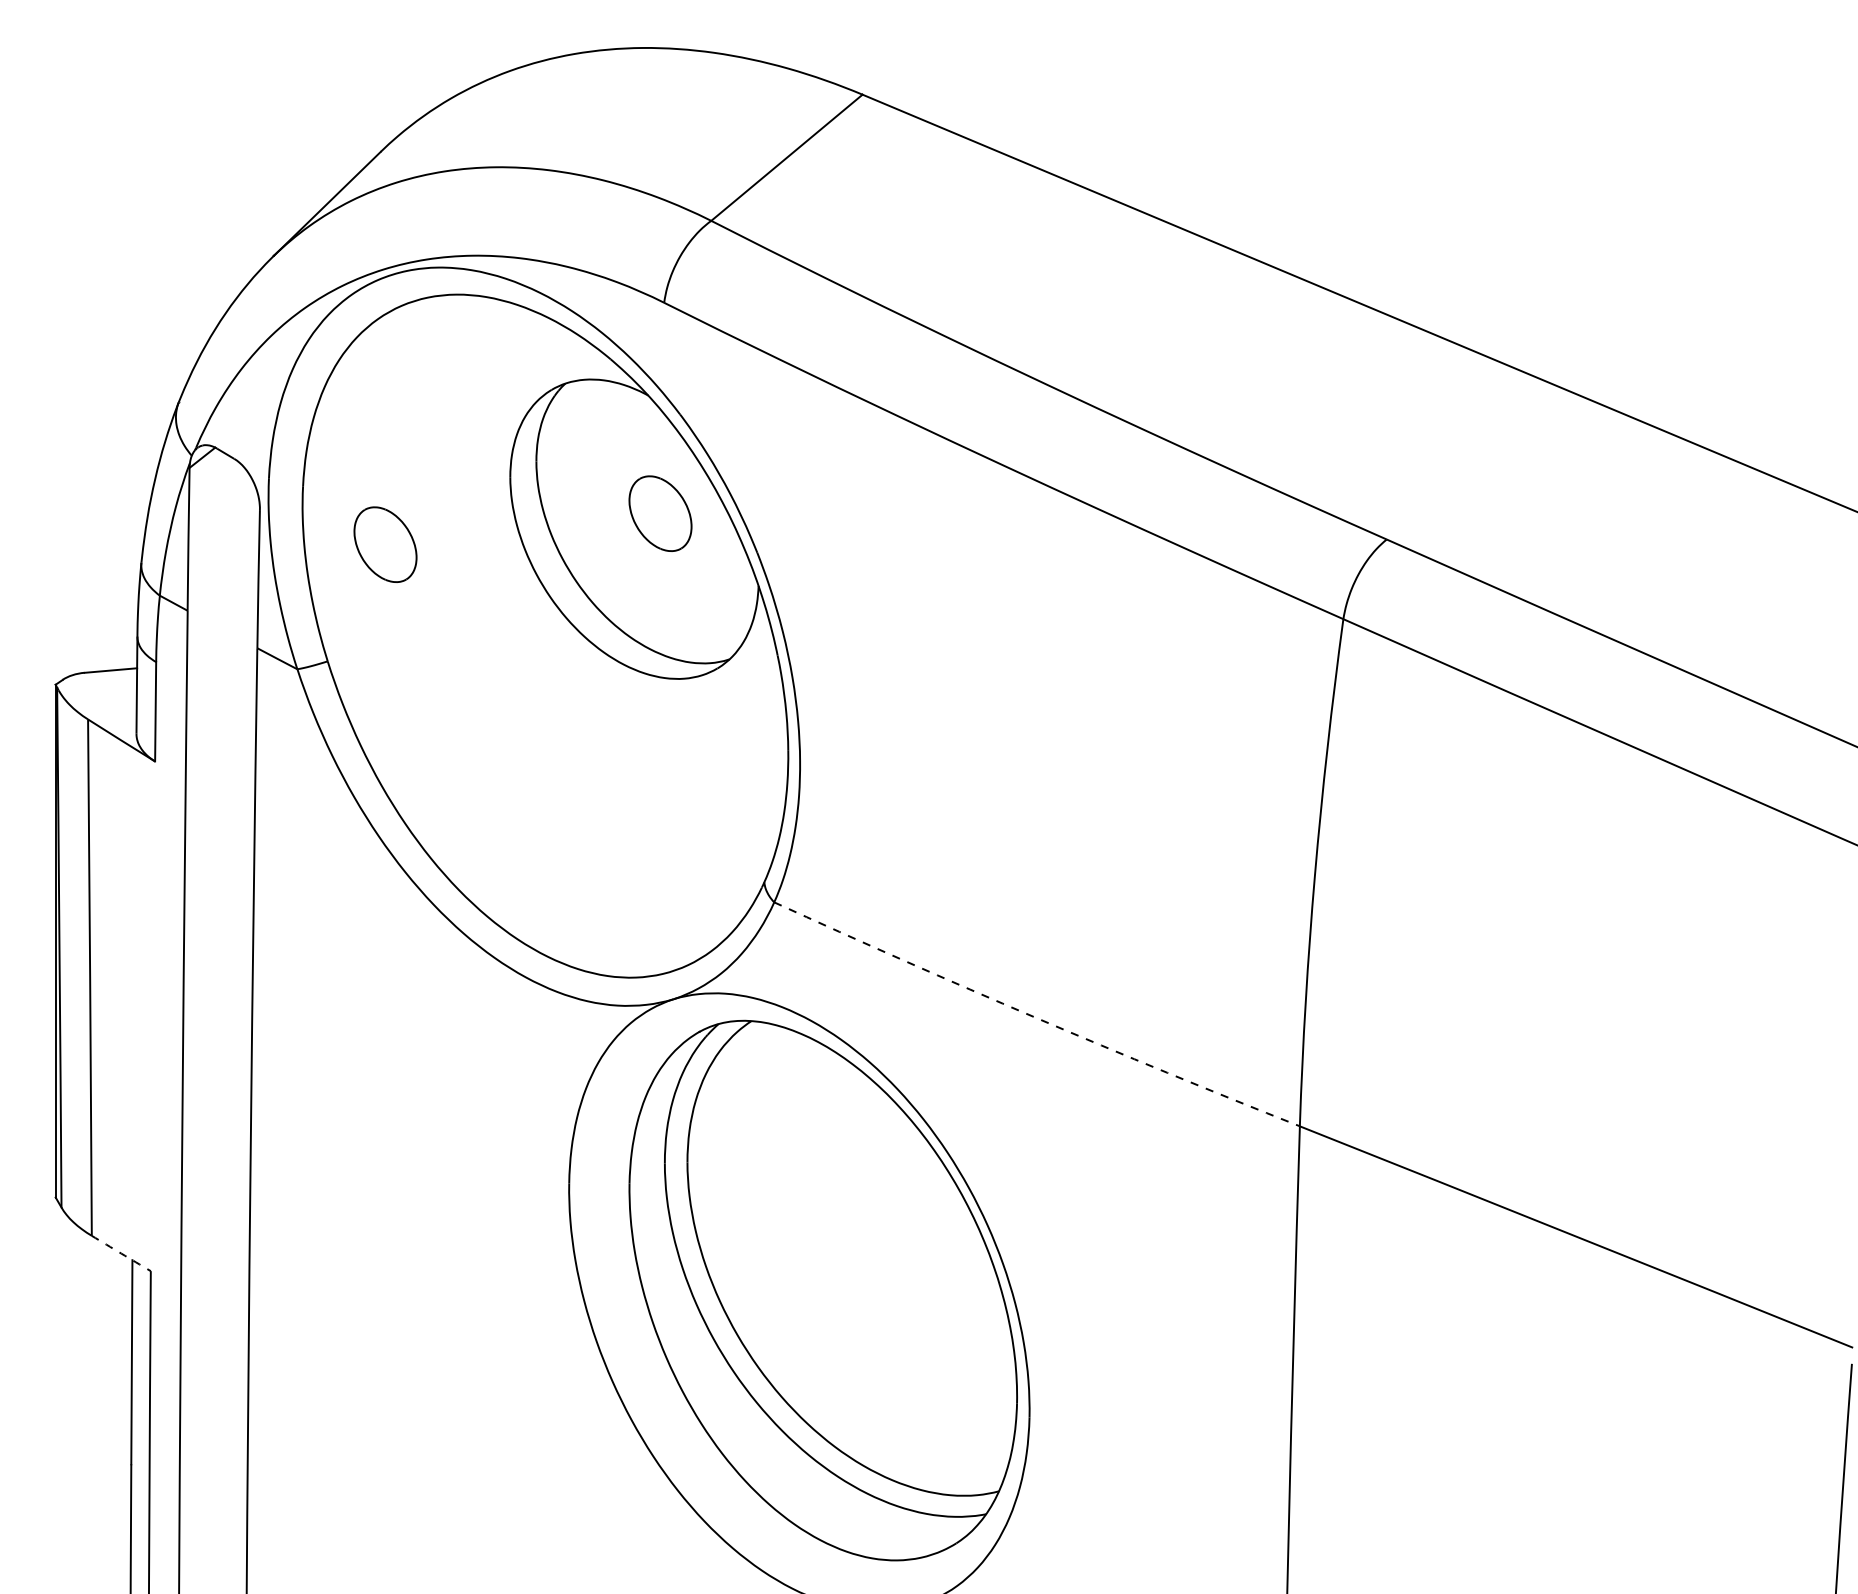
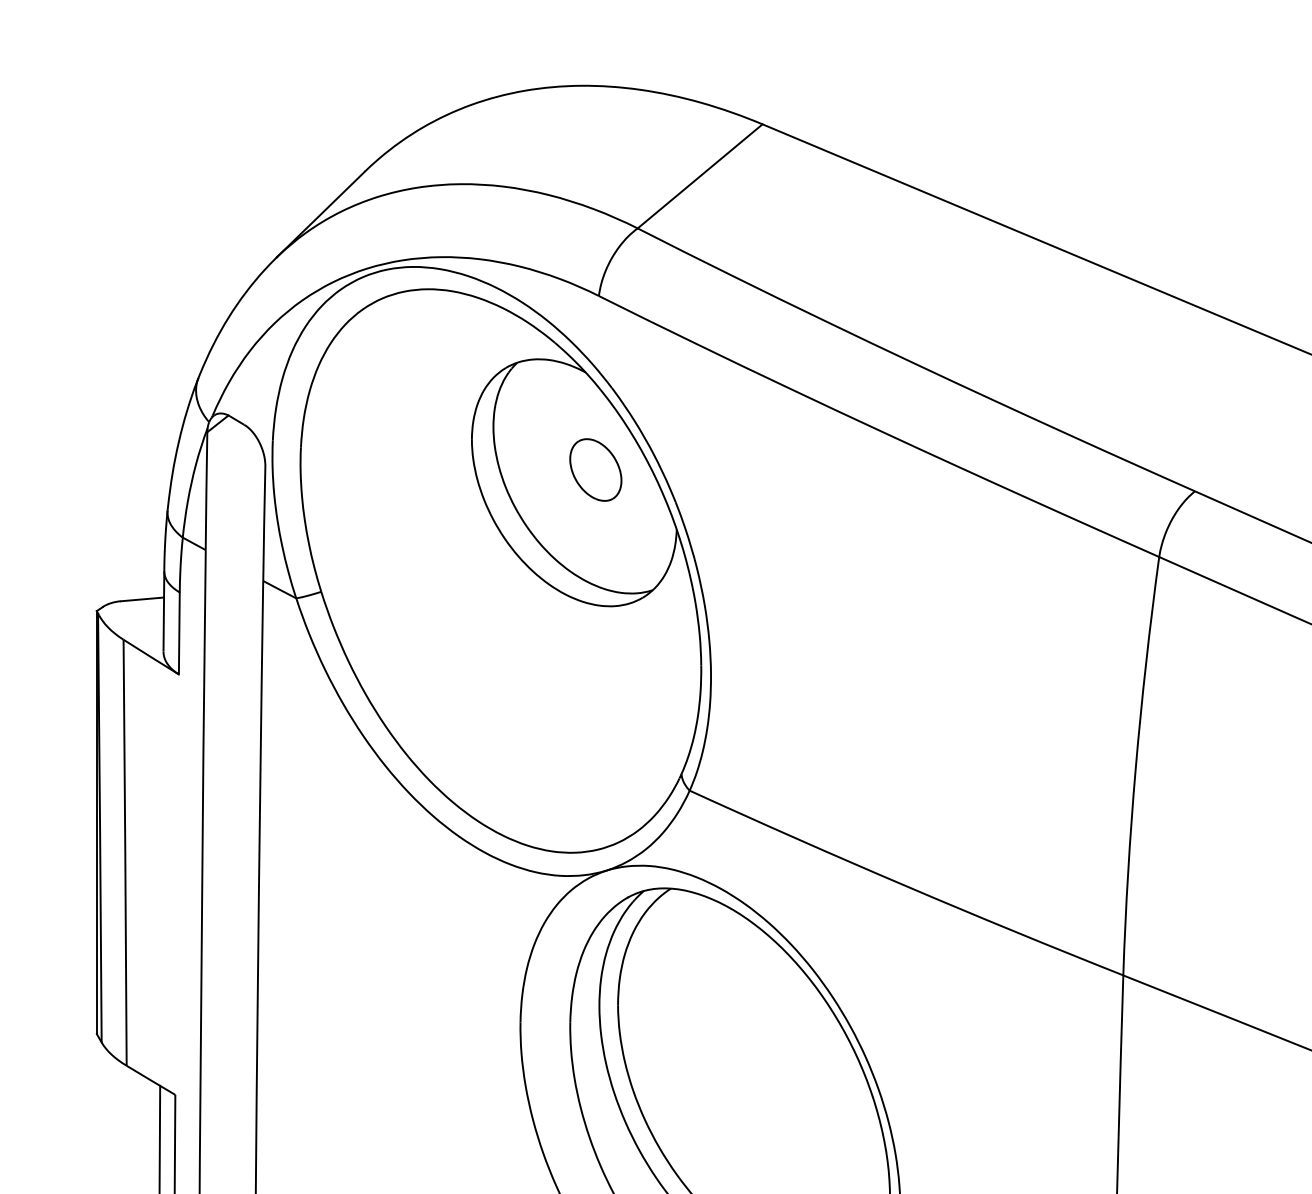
part: (385, 544) -> (368, 495), removed
arc: (1035, 1017) -> (905, 885), dashed -> solid
arc: (121, 1253) -> (151, 1080), dashed -> solid

